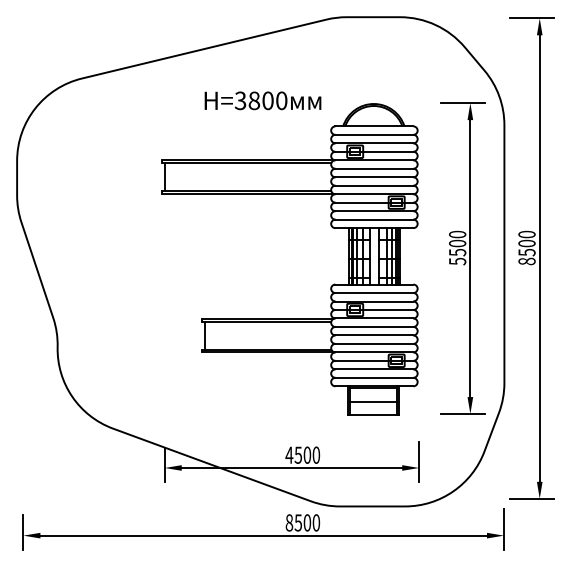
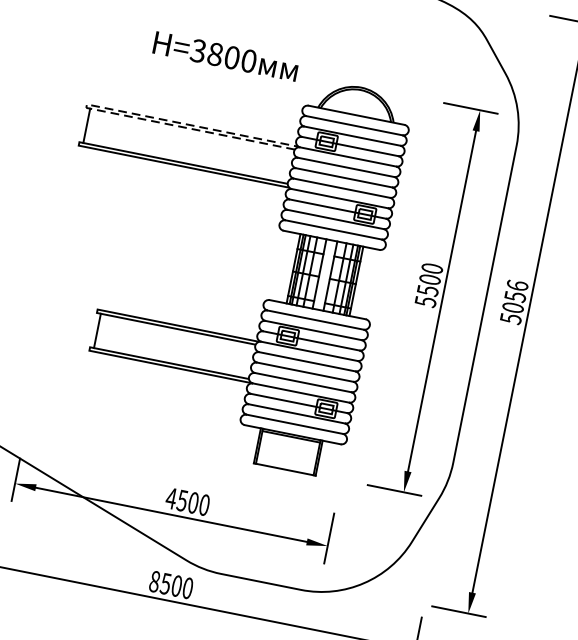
line: (161, 160) -> (86, 104), solid -> dashed
text: (526, 247) -> (513, 301), 8500 -> 5056
line: (373, 401) -> (287, 453), removed

